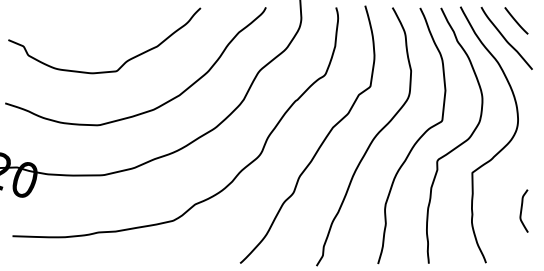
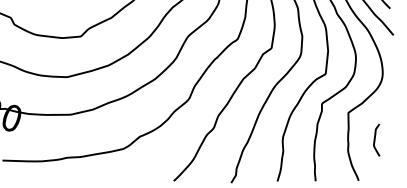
curve: (522, 210) -> (375, 139), moved

